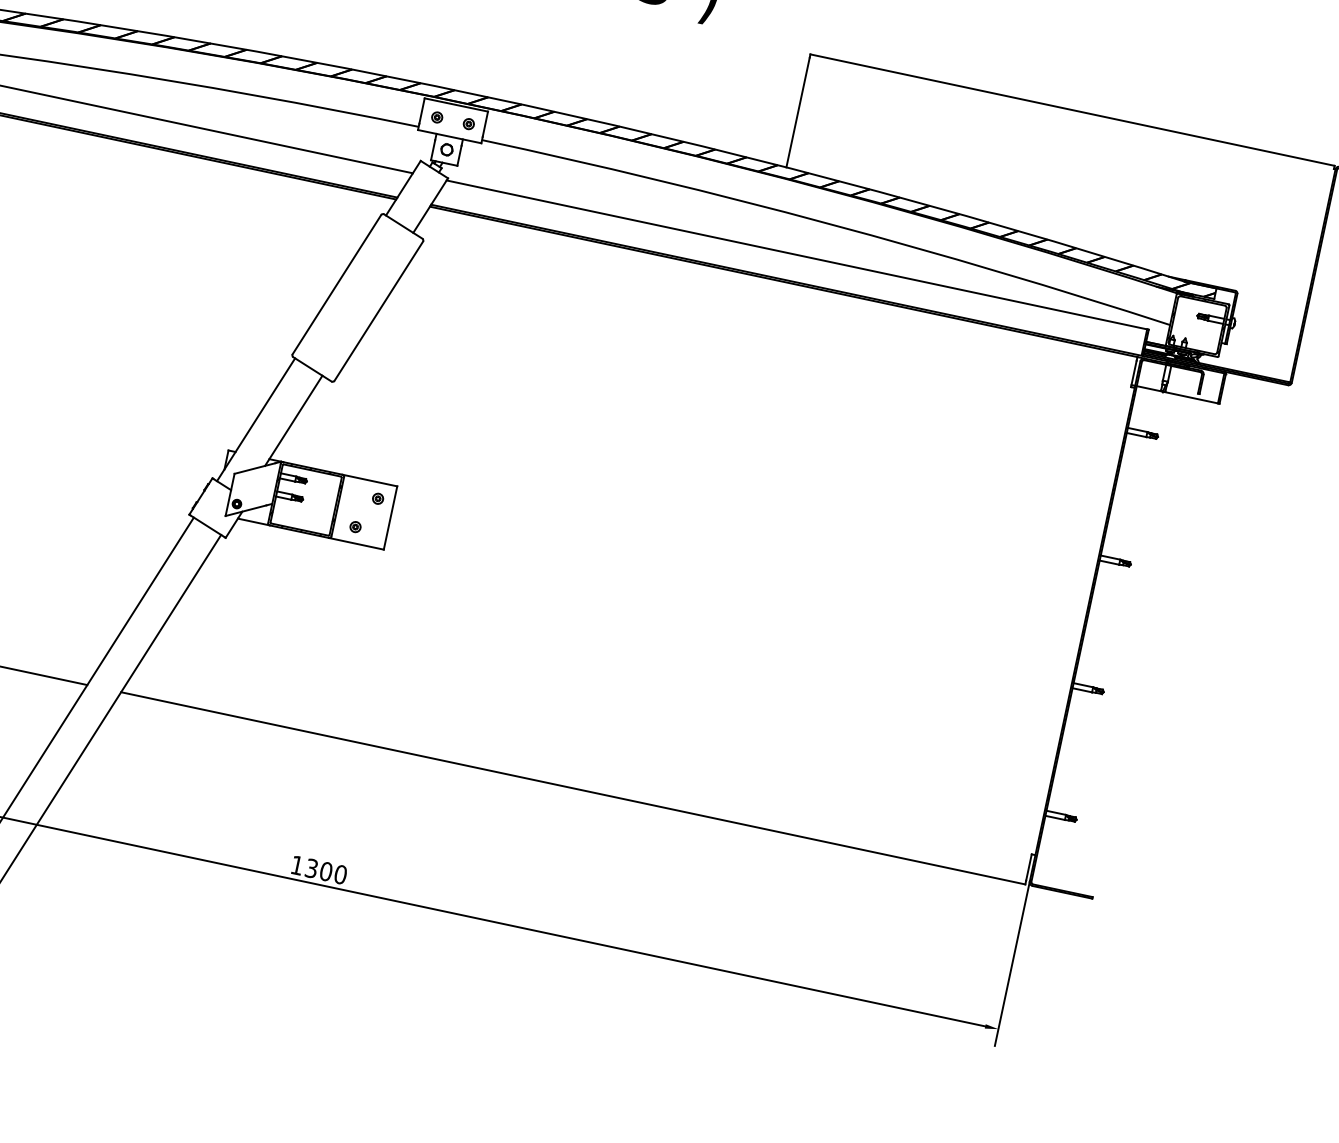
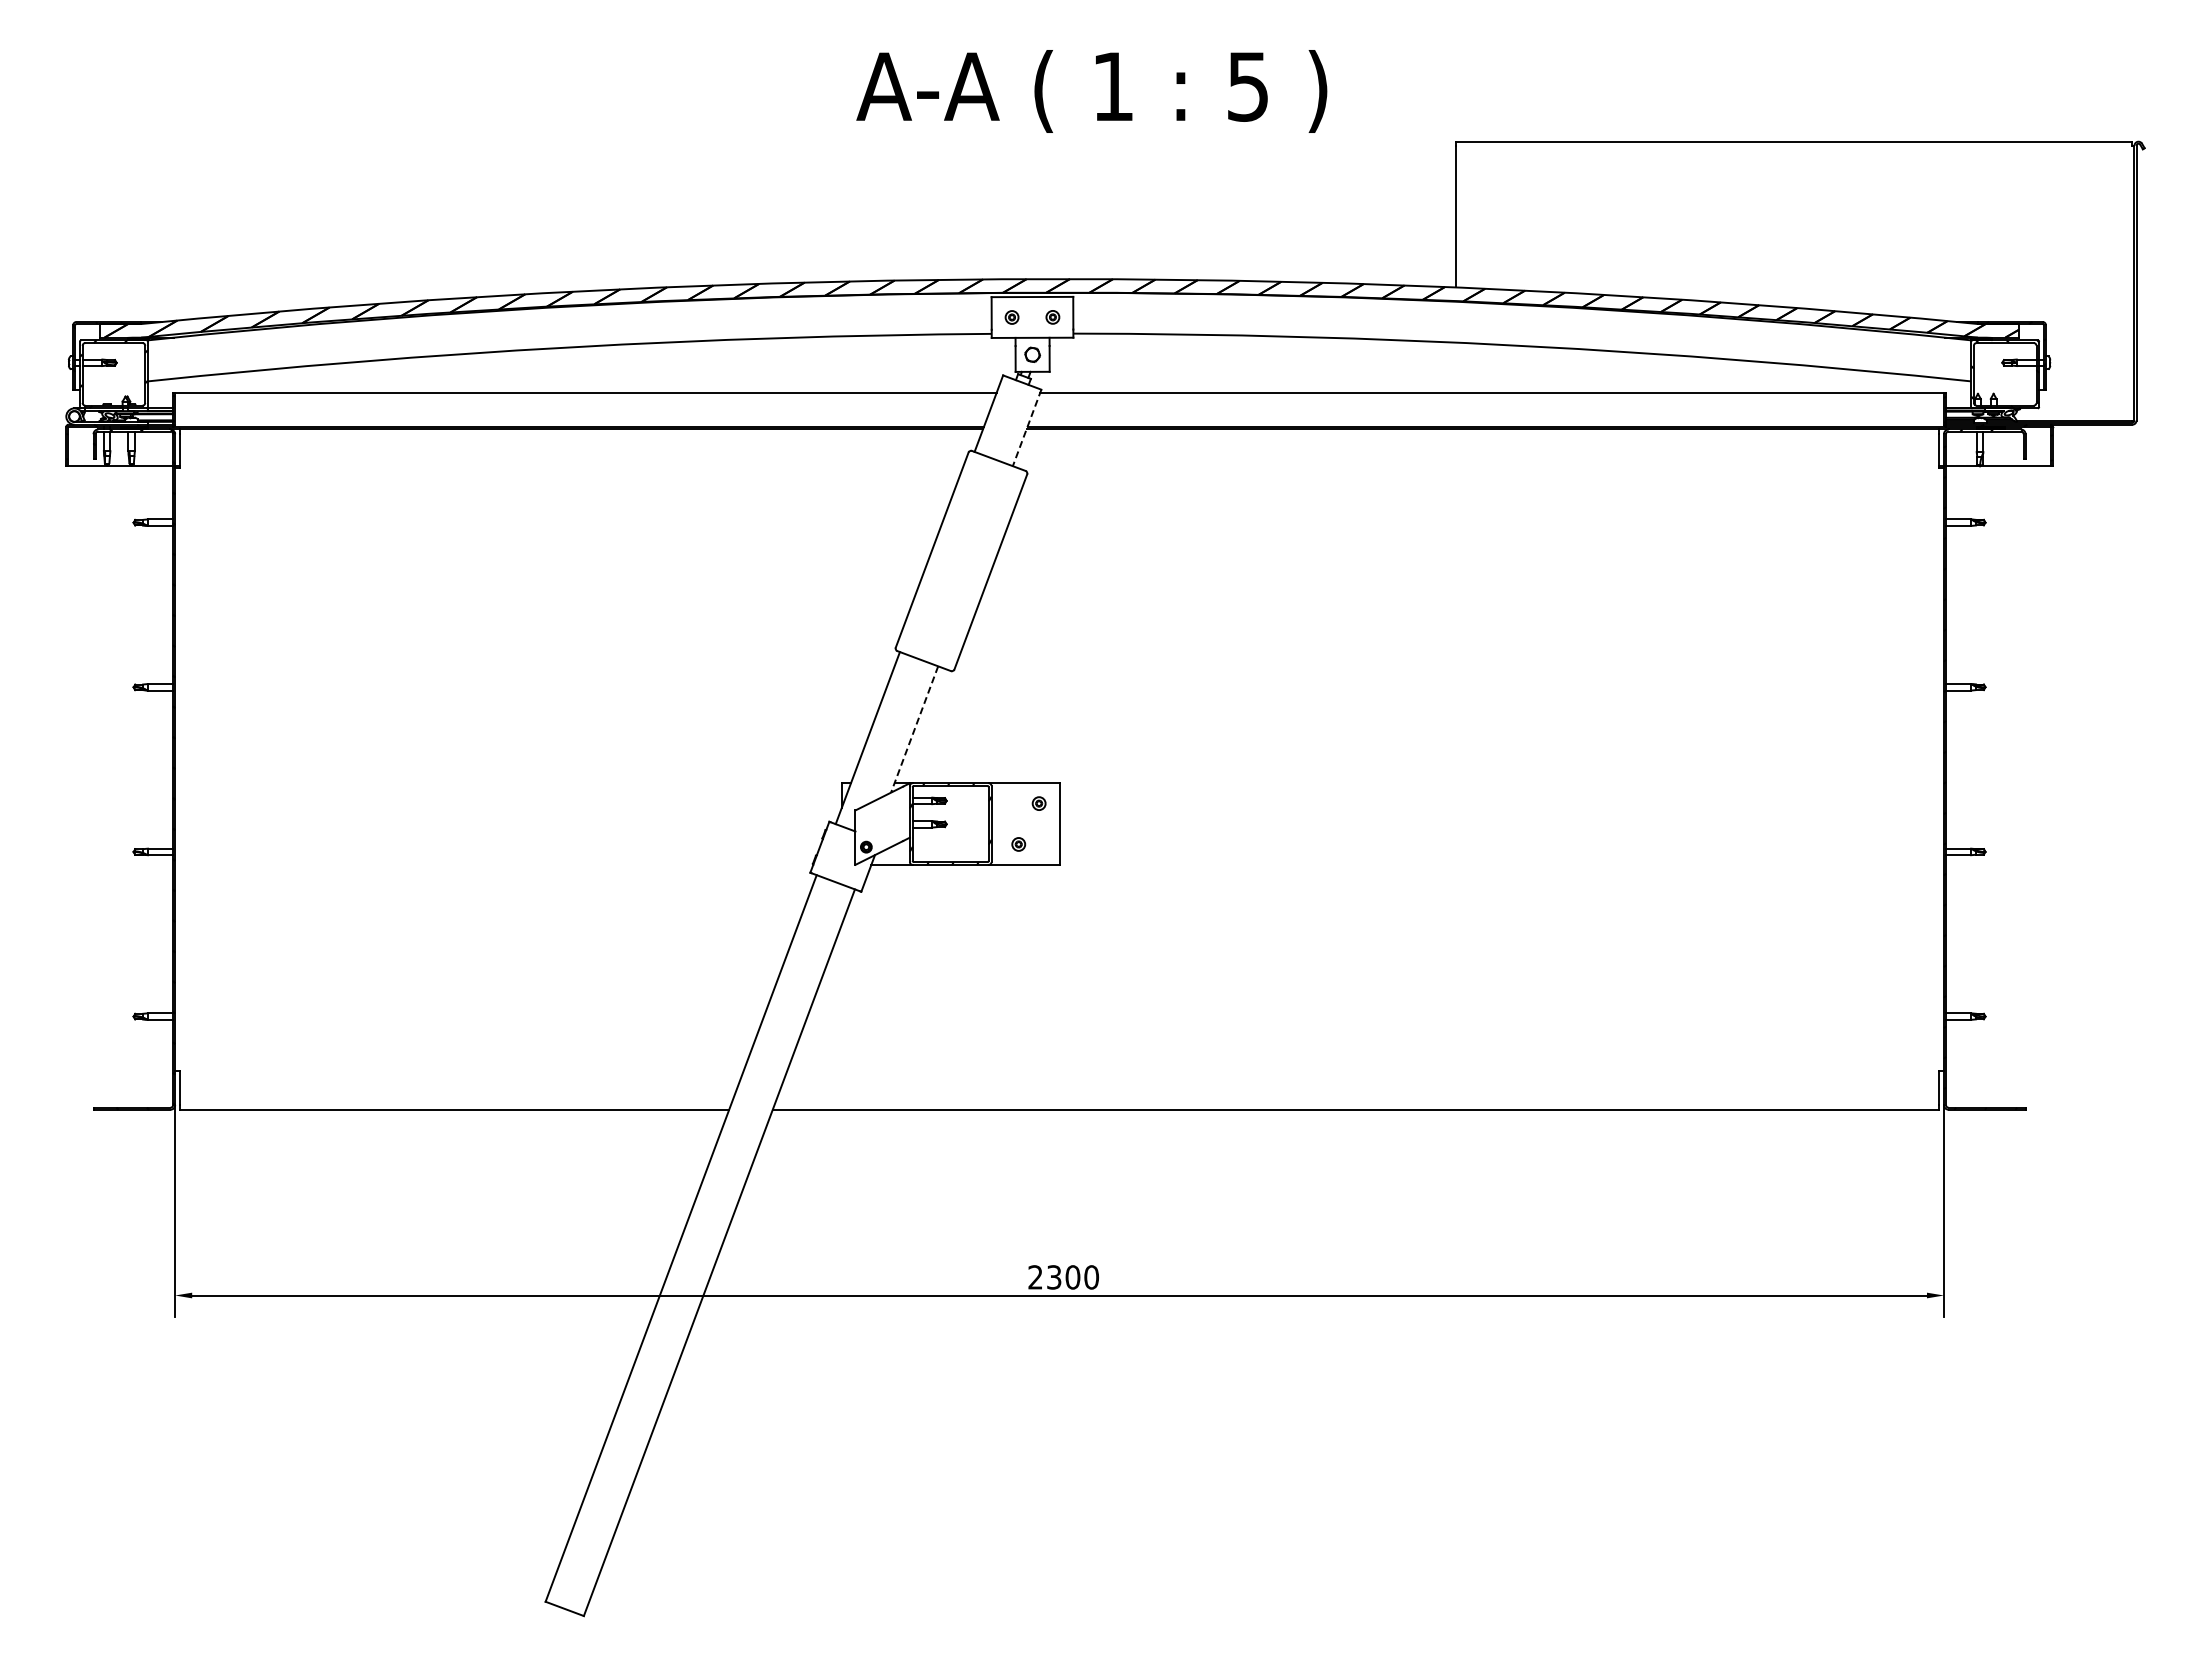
line: (431, 205) -> (1027, 427), solid -> dashed
line: (293, 420) -> (914, 729), solid -> dashed
text: (297, 865) -> (1035, 1277), 1300 -> 2300

